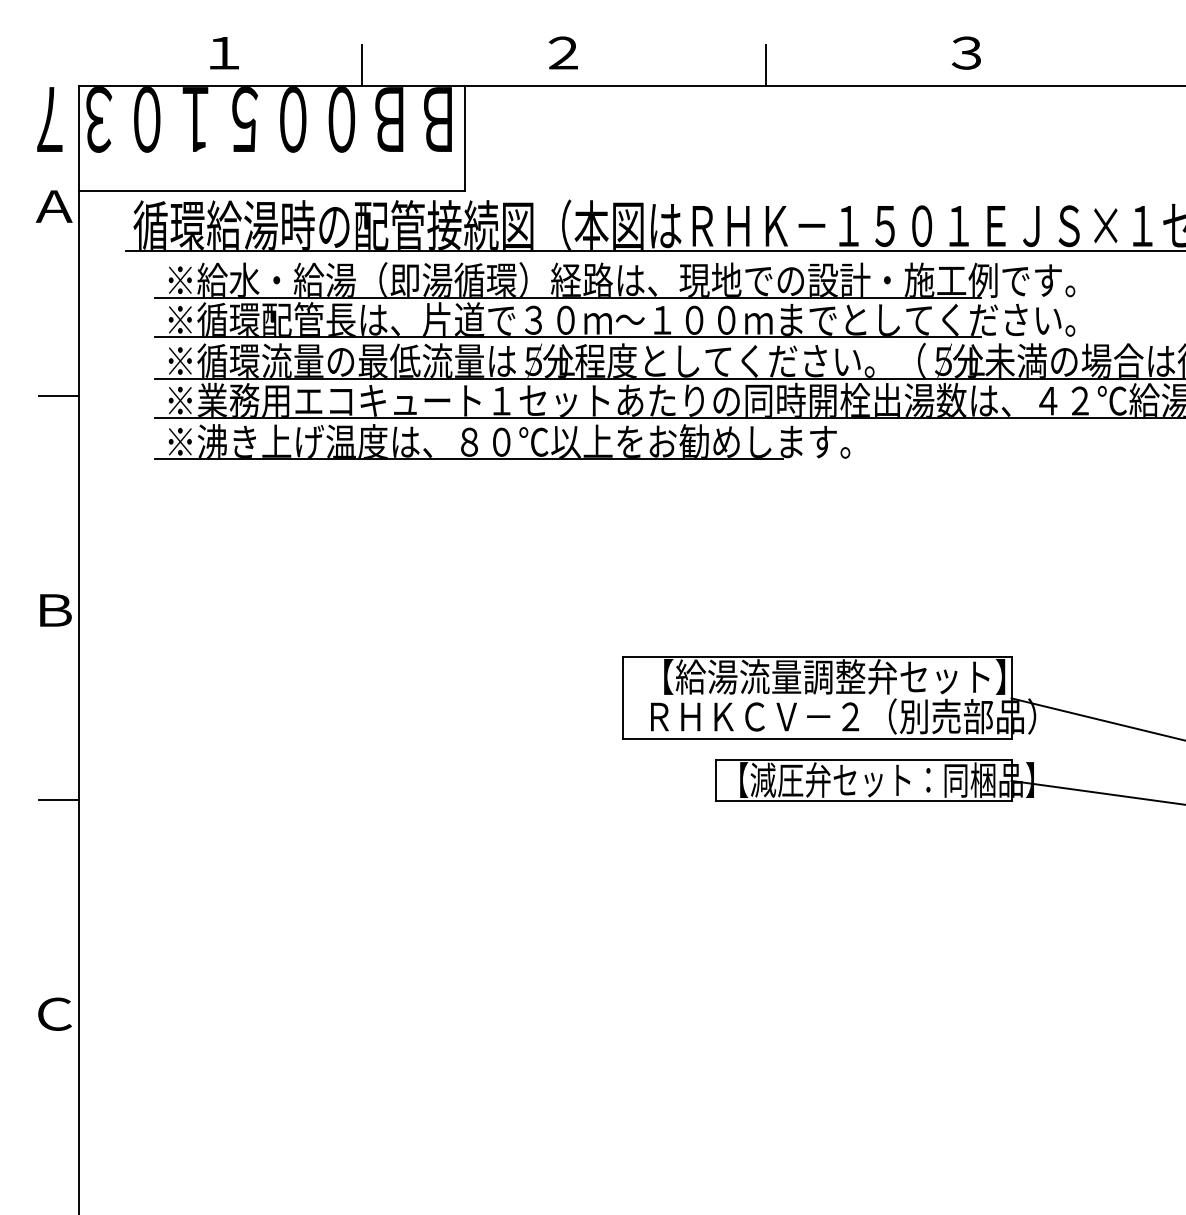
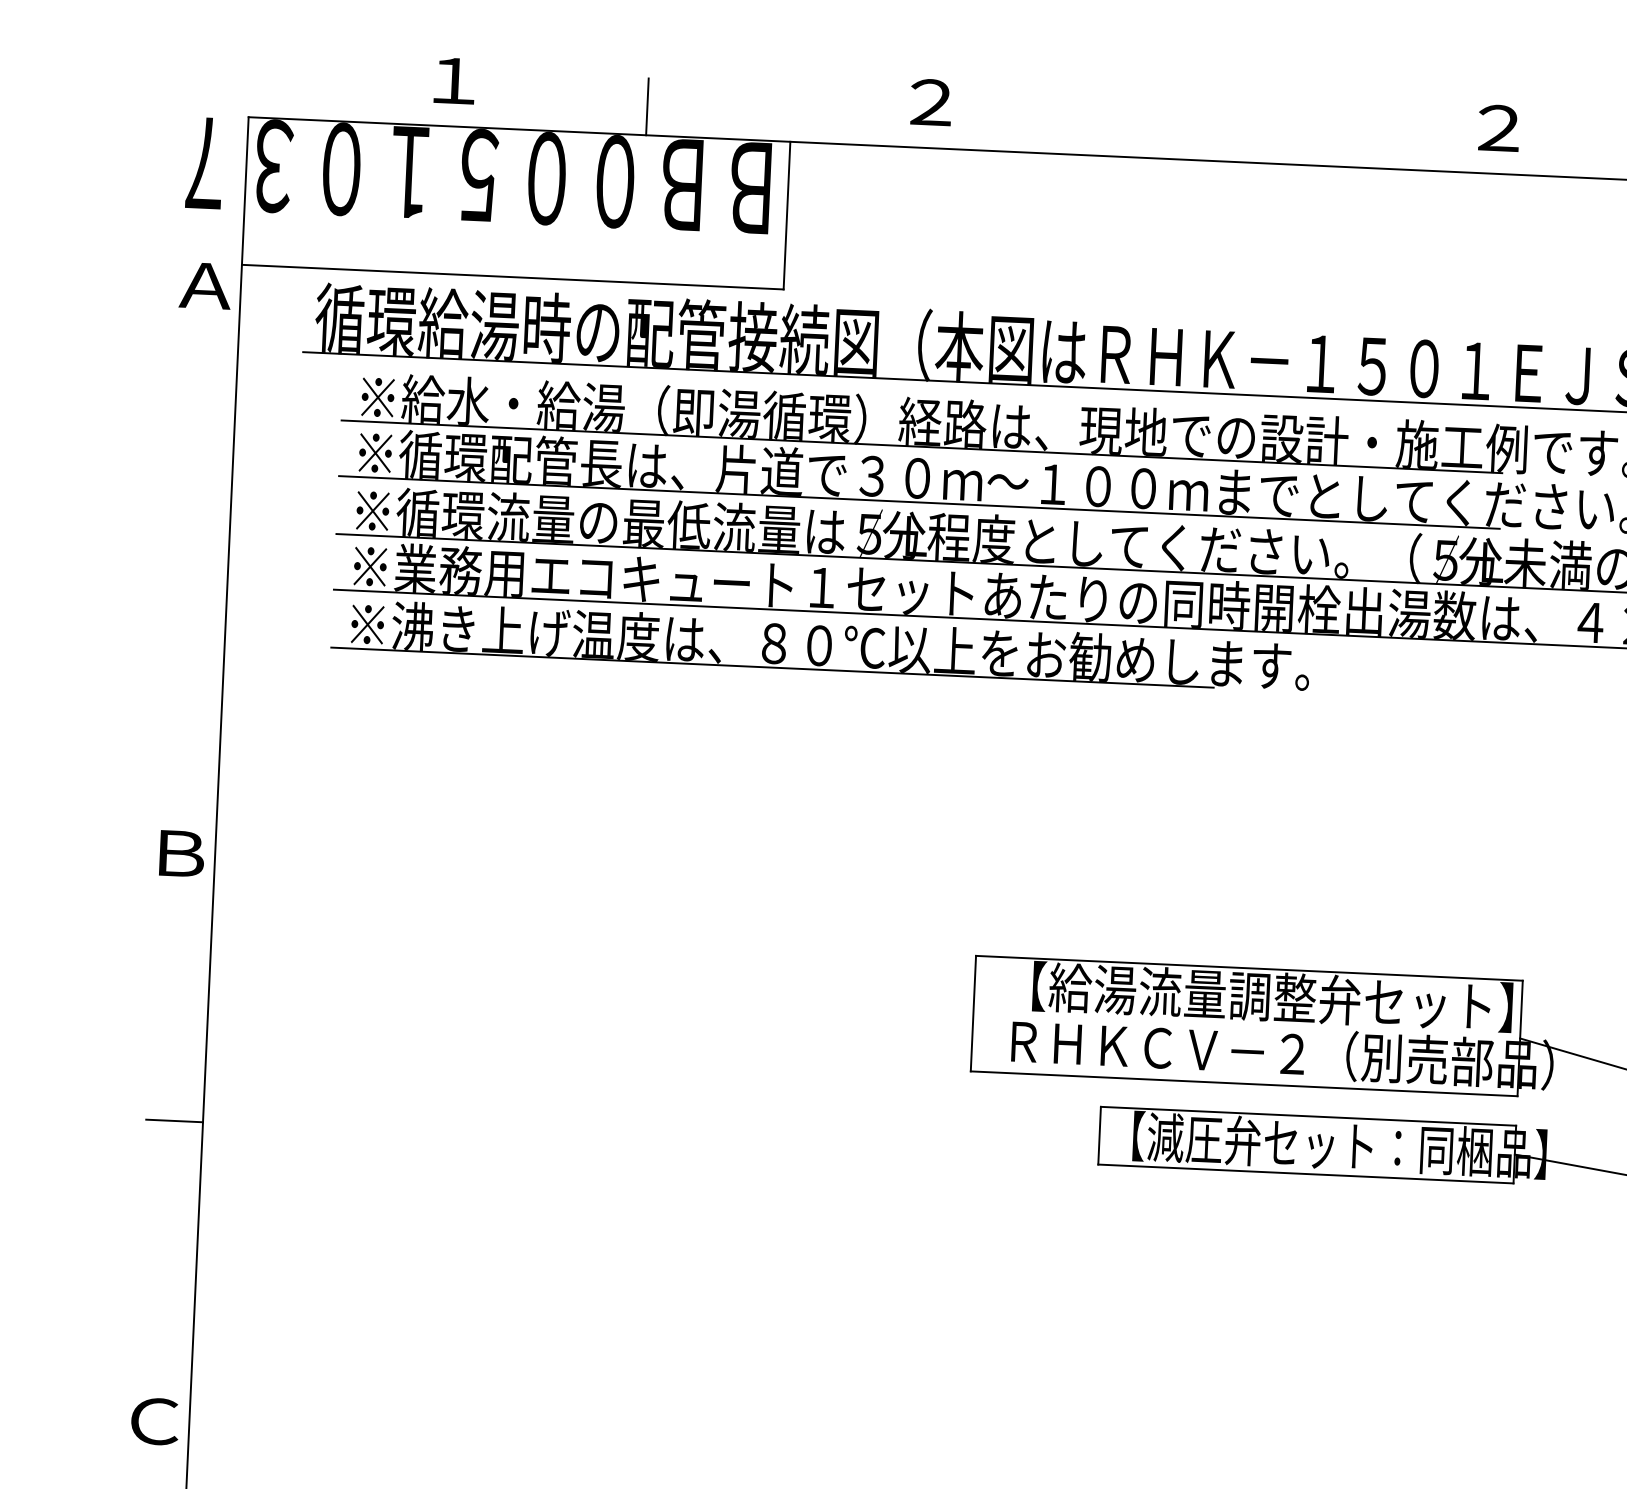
text: (966, 53) -> (1497, 128), ３ -> ２
line: (766, 65) -> (1215, 132), removed
line: (59, 396) -> (200, 553), removed

